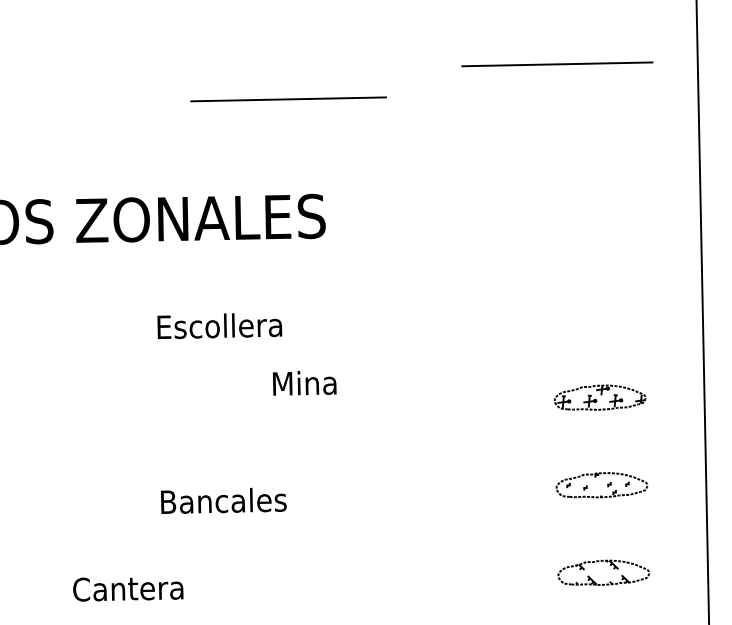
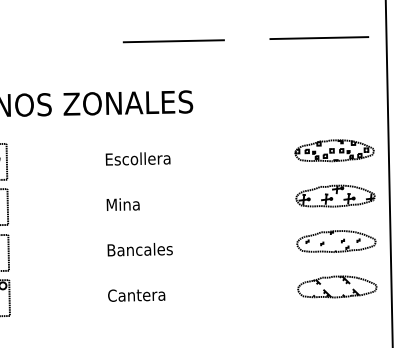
line: (557, 63) -> (319, 37), moved
part: (598, 309) -> (334, 150), added
text: (303, 383) -> (122, 204), moved
part: (600, 396) -> (335, 195), size x1.67
part: (601, 485) -> (336, 241), size x1.67
part: (603, 571) -> (337, 286), size x1.67
text: (128, 589) -> (136, 295), moved

